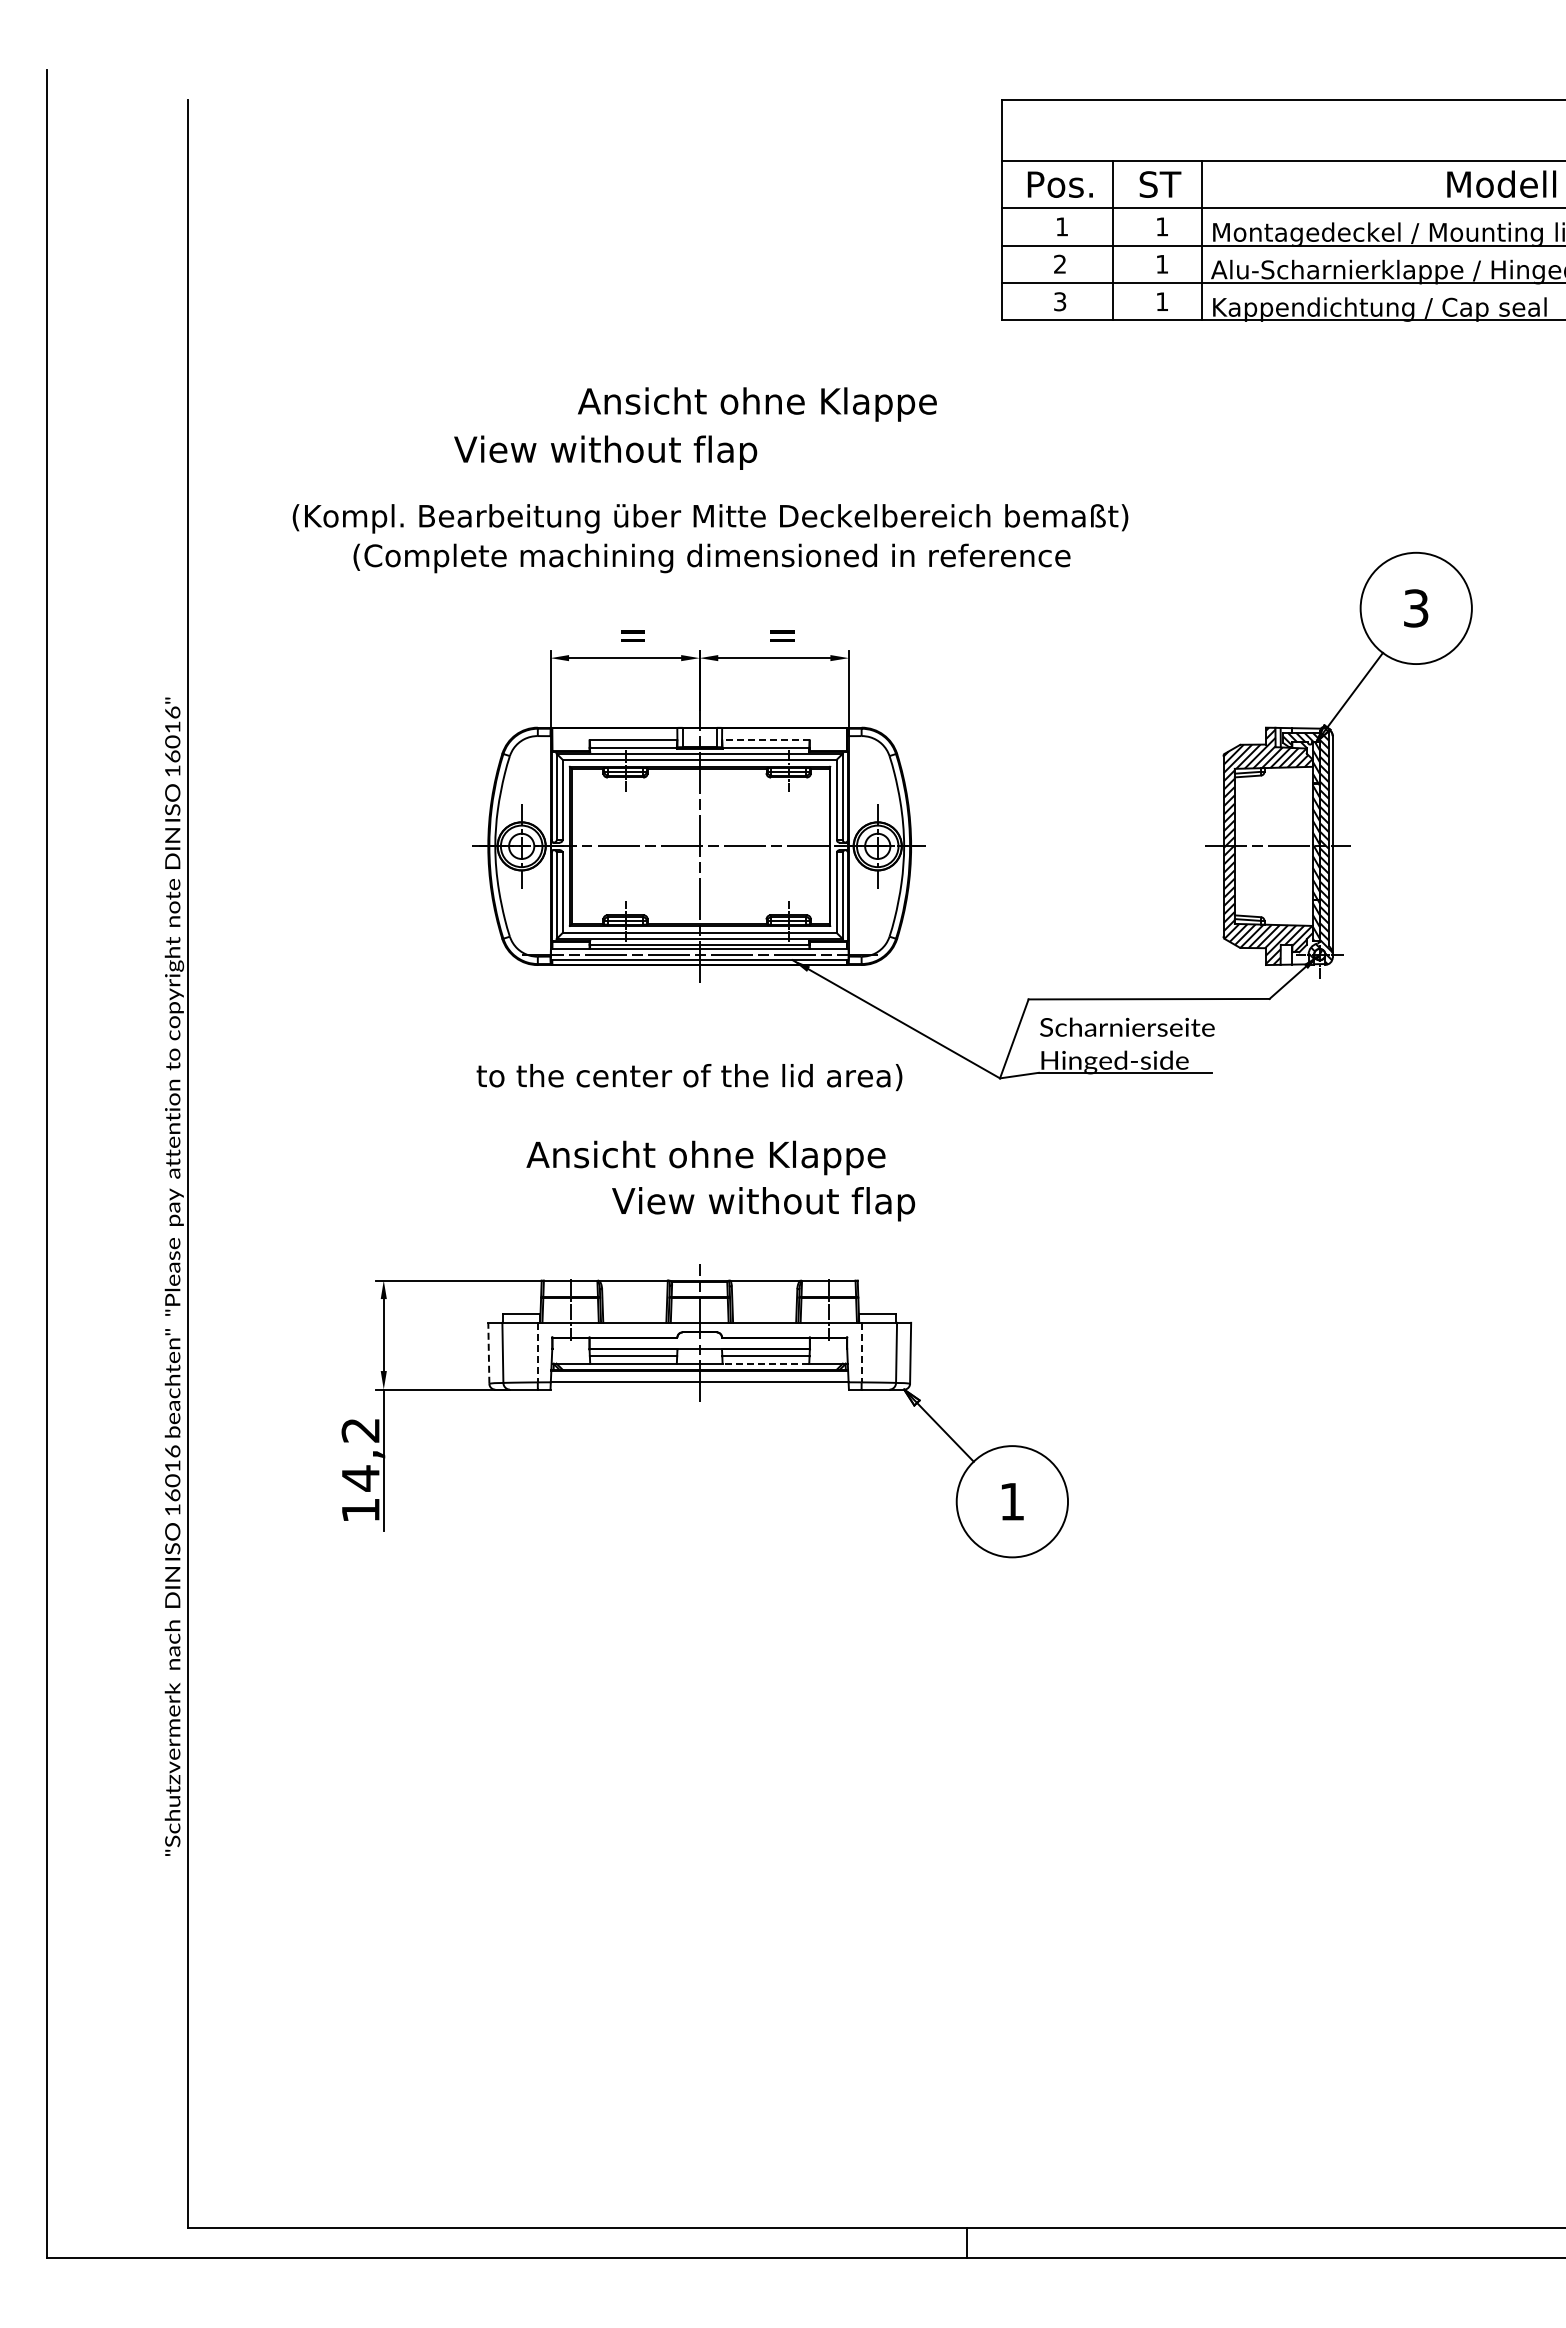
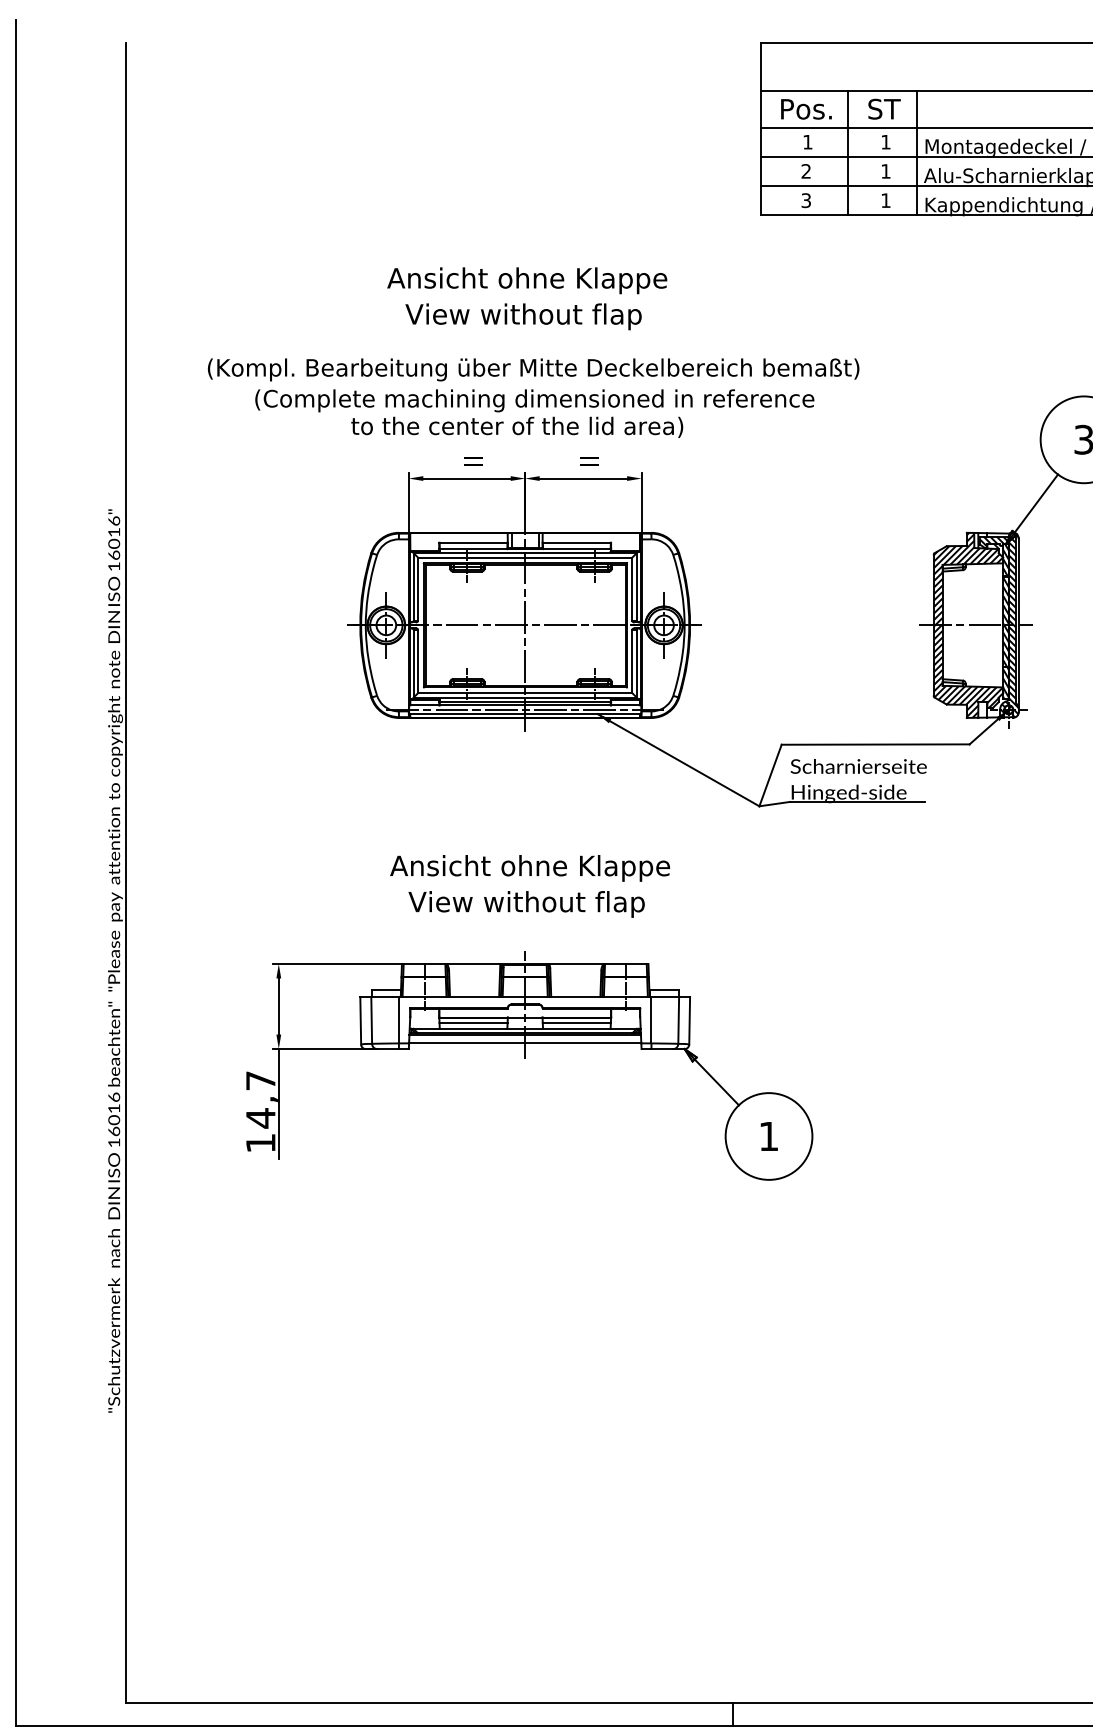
text: (757, 404) -> (527, 280), moved
text: (605, 452) -> (523, 316), moved
line: (765, 740) -> (576, 542), dashed -> solid
text: (689, 1077) -> (517, 427), moved
text: (763, 1204) -> (526, 904), moved
line: (488, 1352) -> (360, 1020), dashed -> solid
line: (537, 1352) -> (398, 1020), dashed -> solid
line: (861, 1352) -> (651, 1020), dashed -> solid
line: (765, 1363) -> (576, 1028), dashed -> solid
text: (360, 1430) -> (260, 1080), 14,2 -> 14,7

